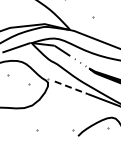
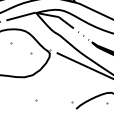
line: (71, 87) -> (72, 59), dashed -> solid

